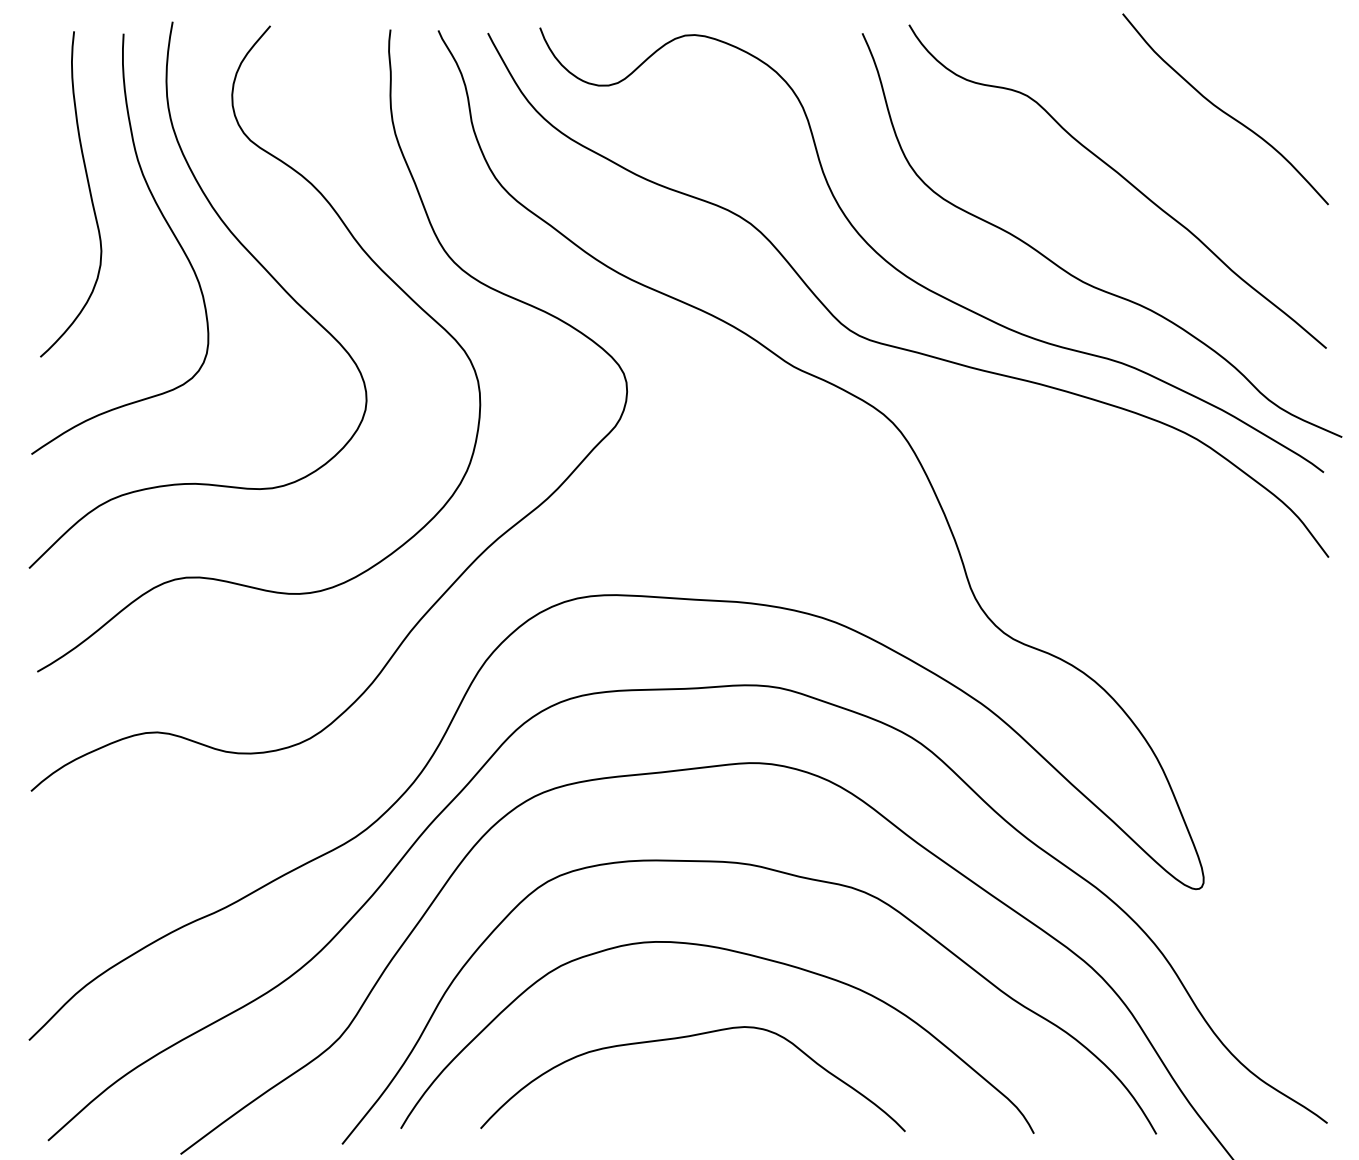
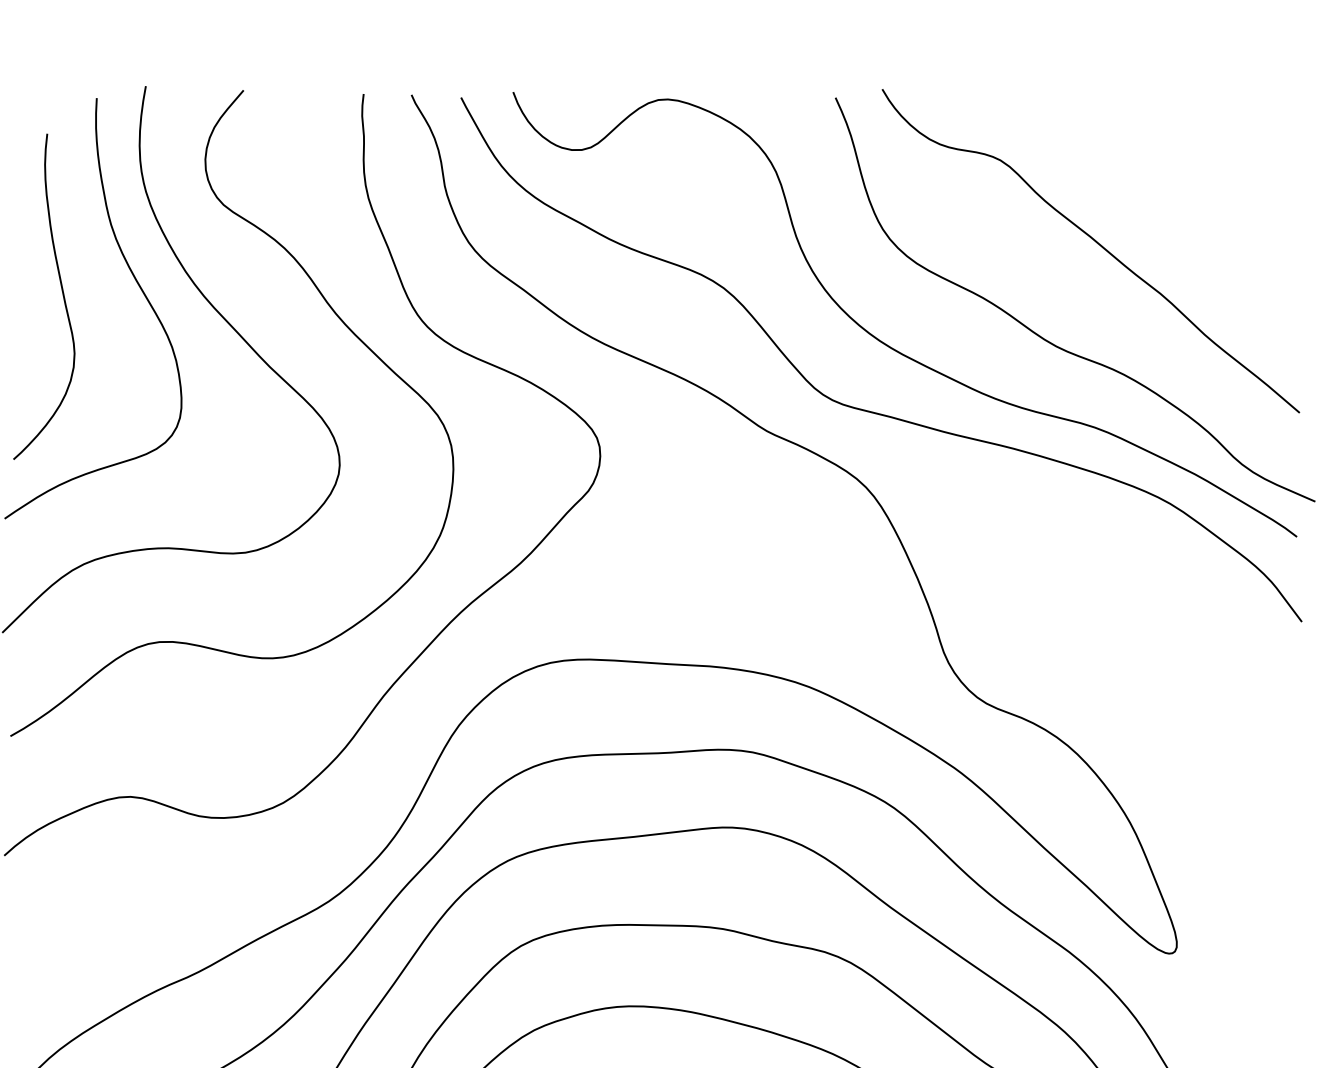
curve: (1223, 110) -> (1196, 174), removed
curve: (88, 189) -> (61, 291), moved

